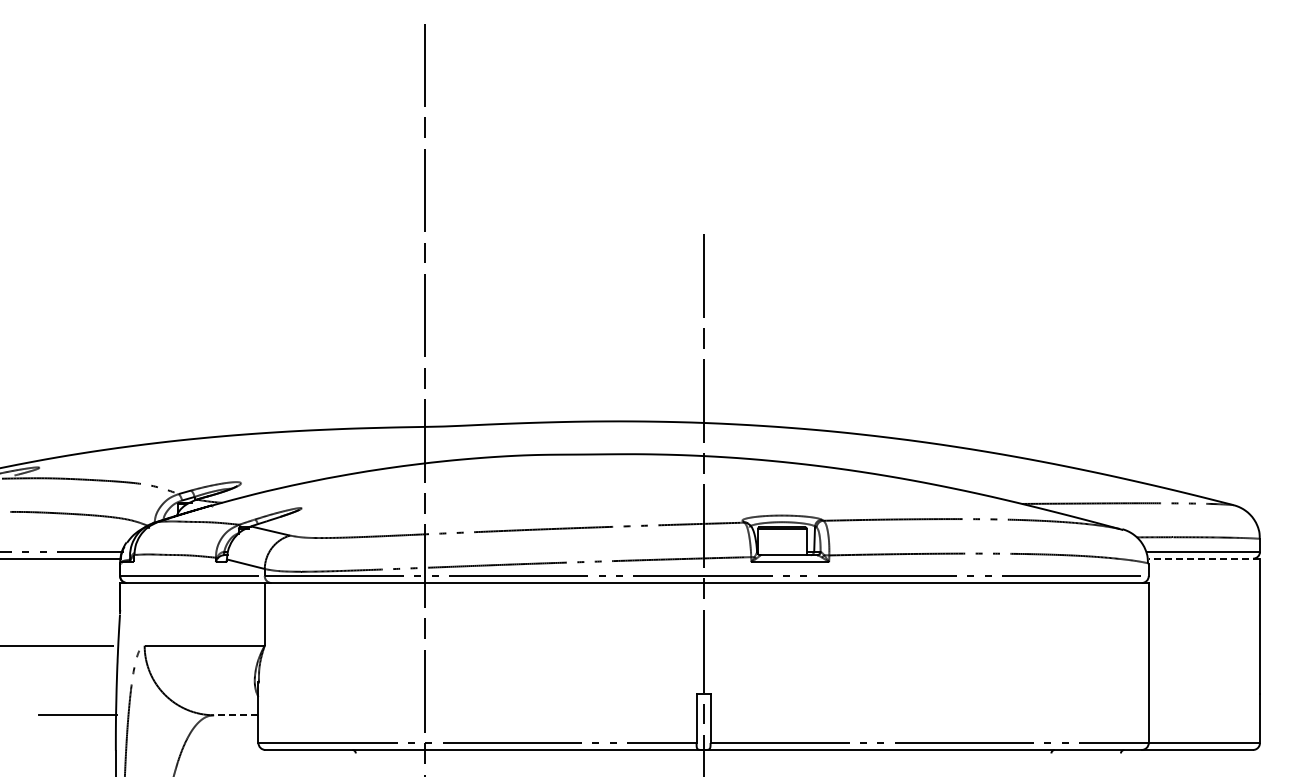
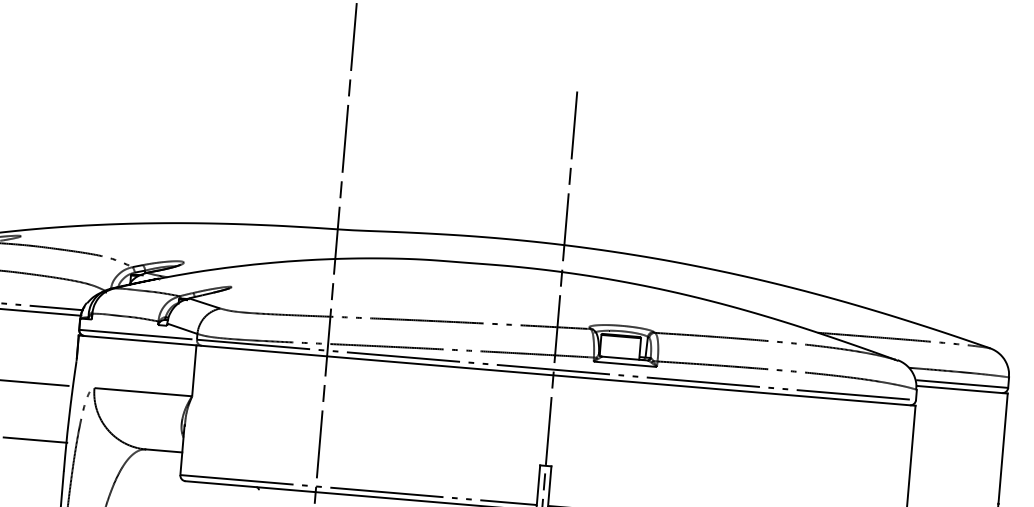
line: (1204, 558) -> (962, 389), dashed -> solid
line: (235, 715) -> (163, 451), dashed -> solid

